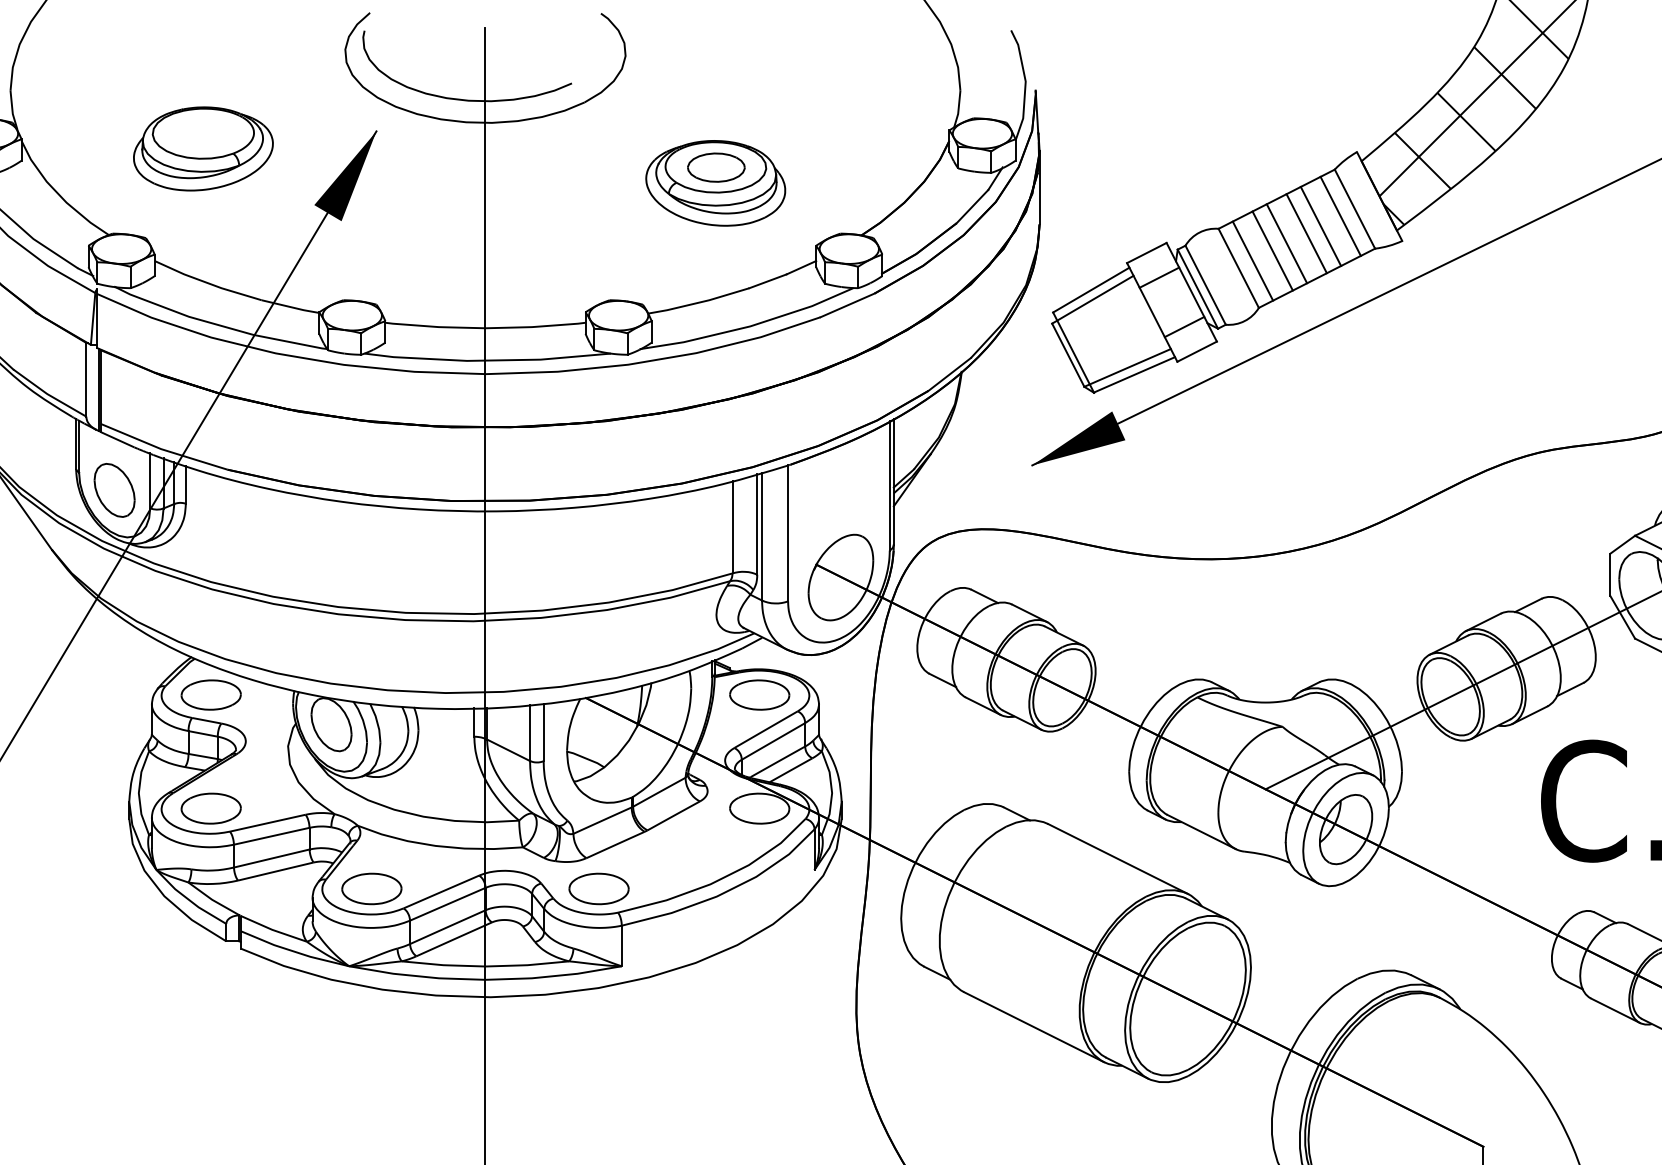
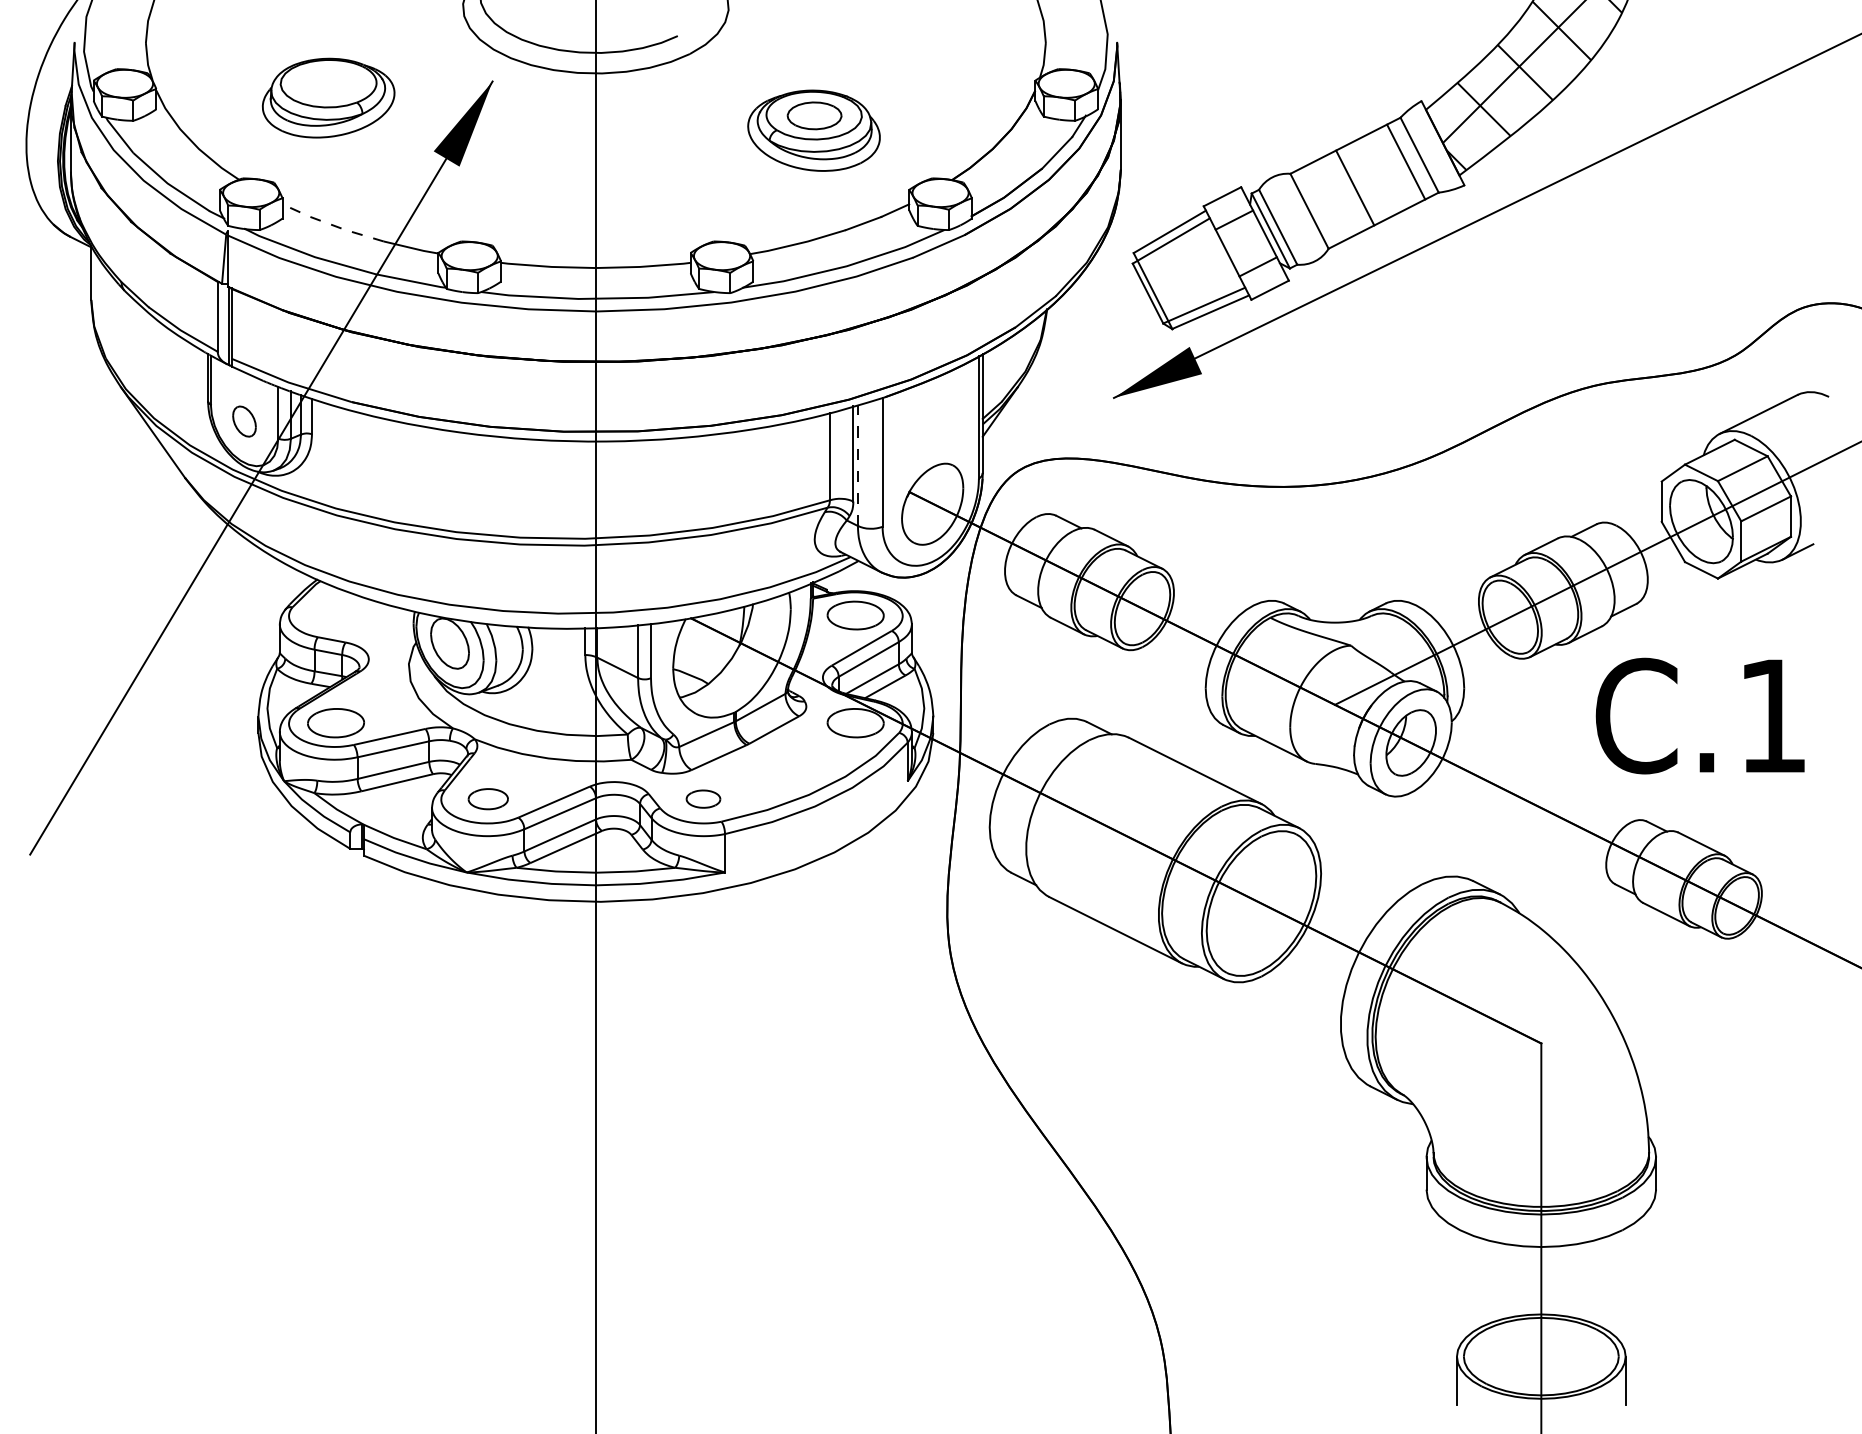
line: (1321, 226) -> (1387, 171), removed
line: (1306, 233) -> (1373, 178), removed
line: (1272, 250) -> (1341, 194), removed
line: (1252, 260) -> (1322, 203), removed
line: (206, 282) -> (331, 224), solid -> dashed
part: (114, 490) -> (244, 421), size x0.6
line: (761, 536) -> (857, 465), solid -> dashed
part: (210, 695) -> (335, 615), removed
part: (372, 888) -> (488, 798), size x0.7
part: (599, 888) -> (703, 798), size x0.6

